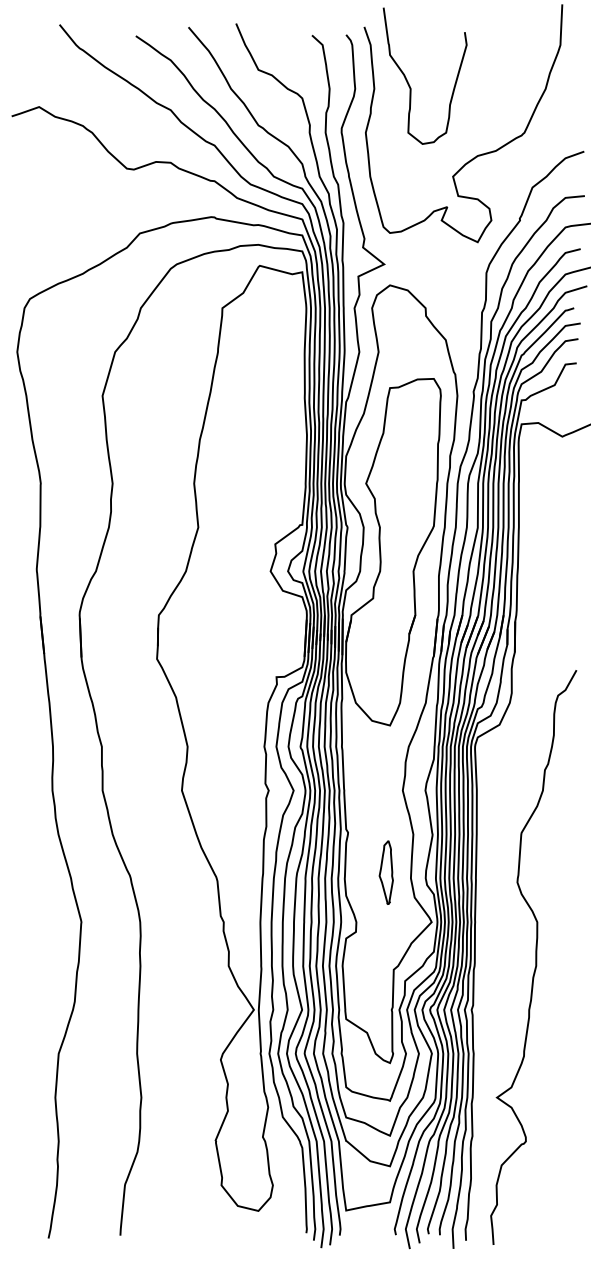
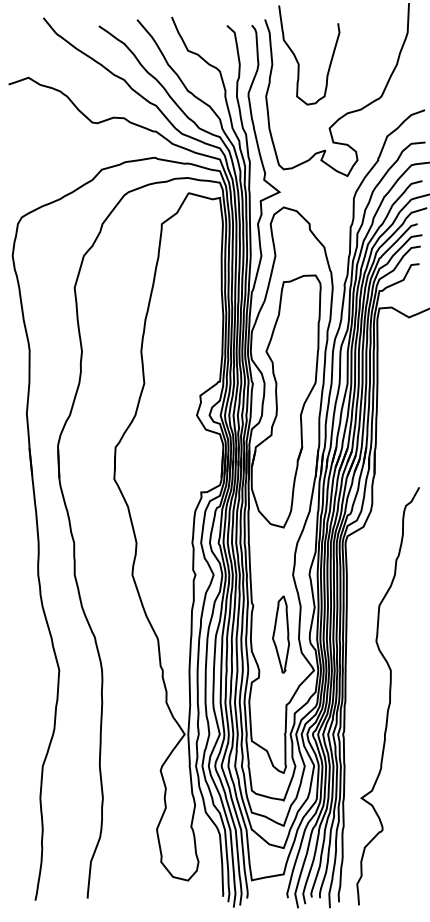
part: (385, 872) -> (280, 634), size x1.67

